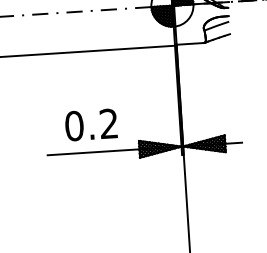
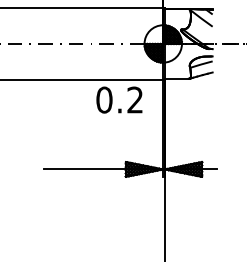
text: (91, 124) -> (119, 99), moved

